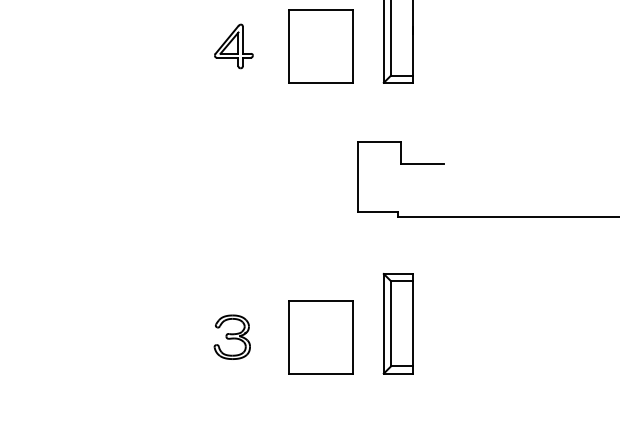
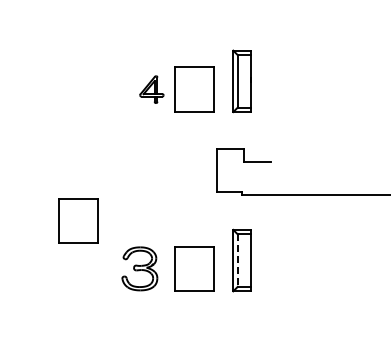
part: (233, 46) -> (151, 89), moved
part: (132, 258) -> (78, 220), added
line: (390, 325) -> (237, 261), solid -> dashed
part: (231, 336) -> (139, 268), size x1.6

